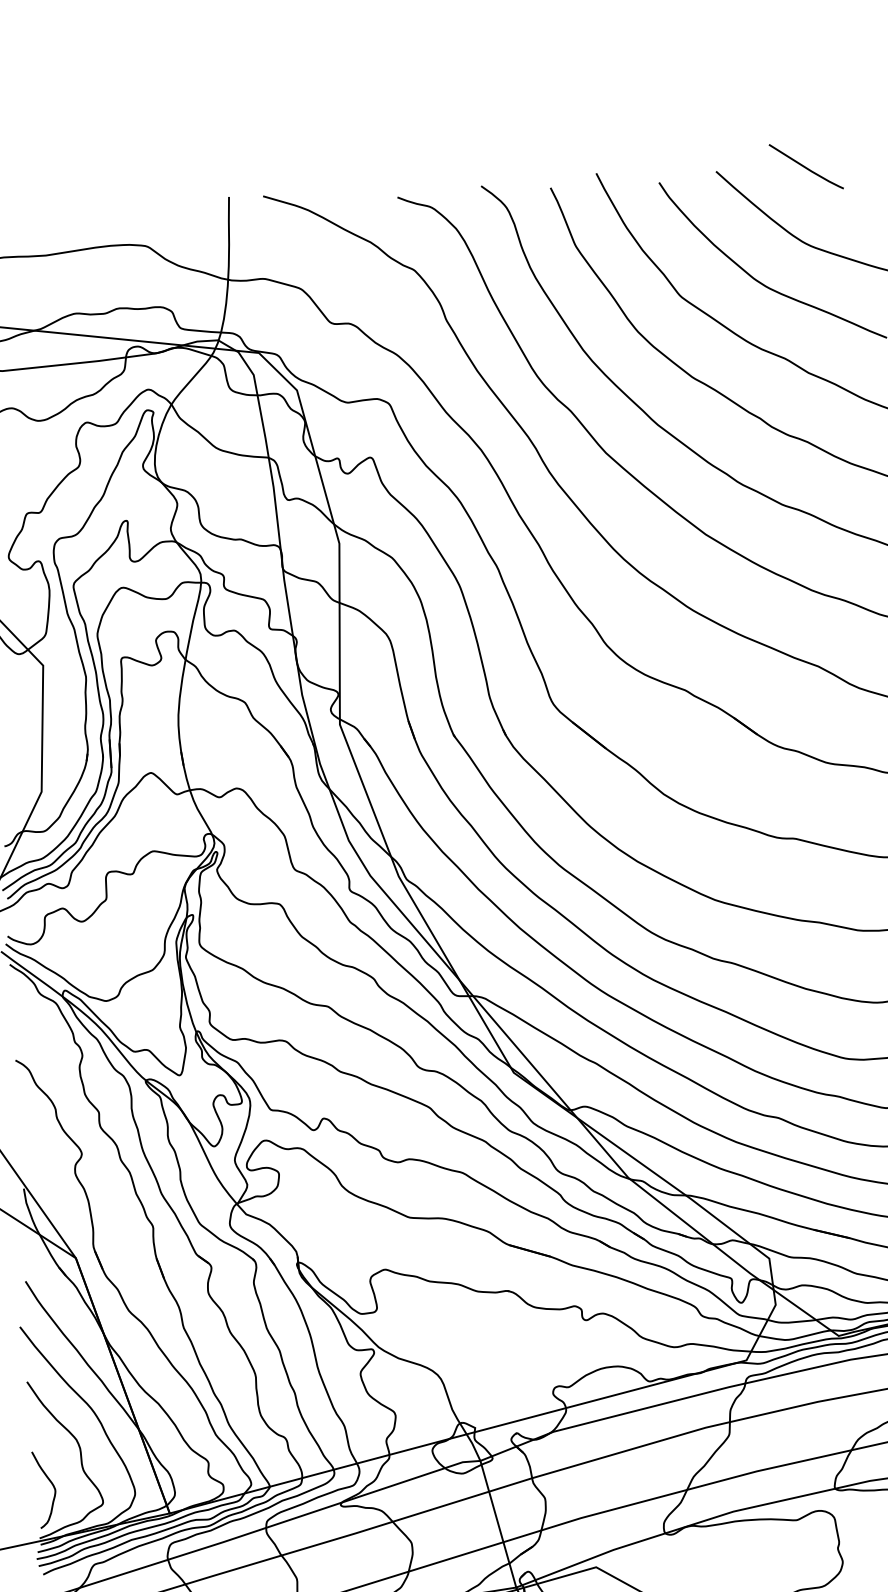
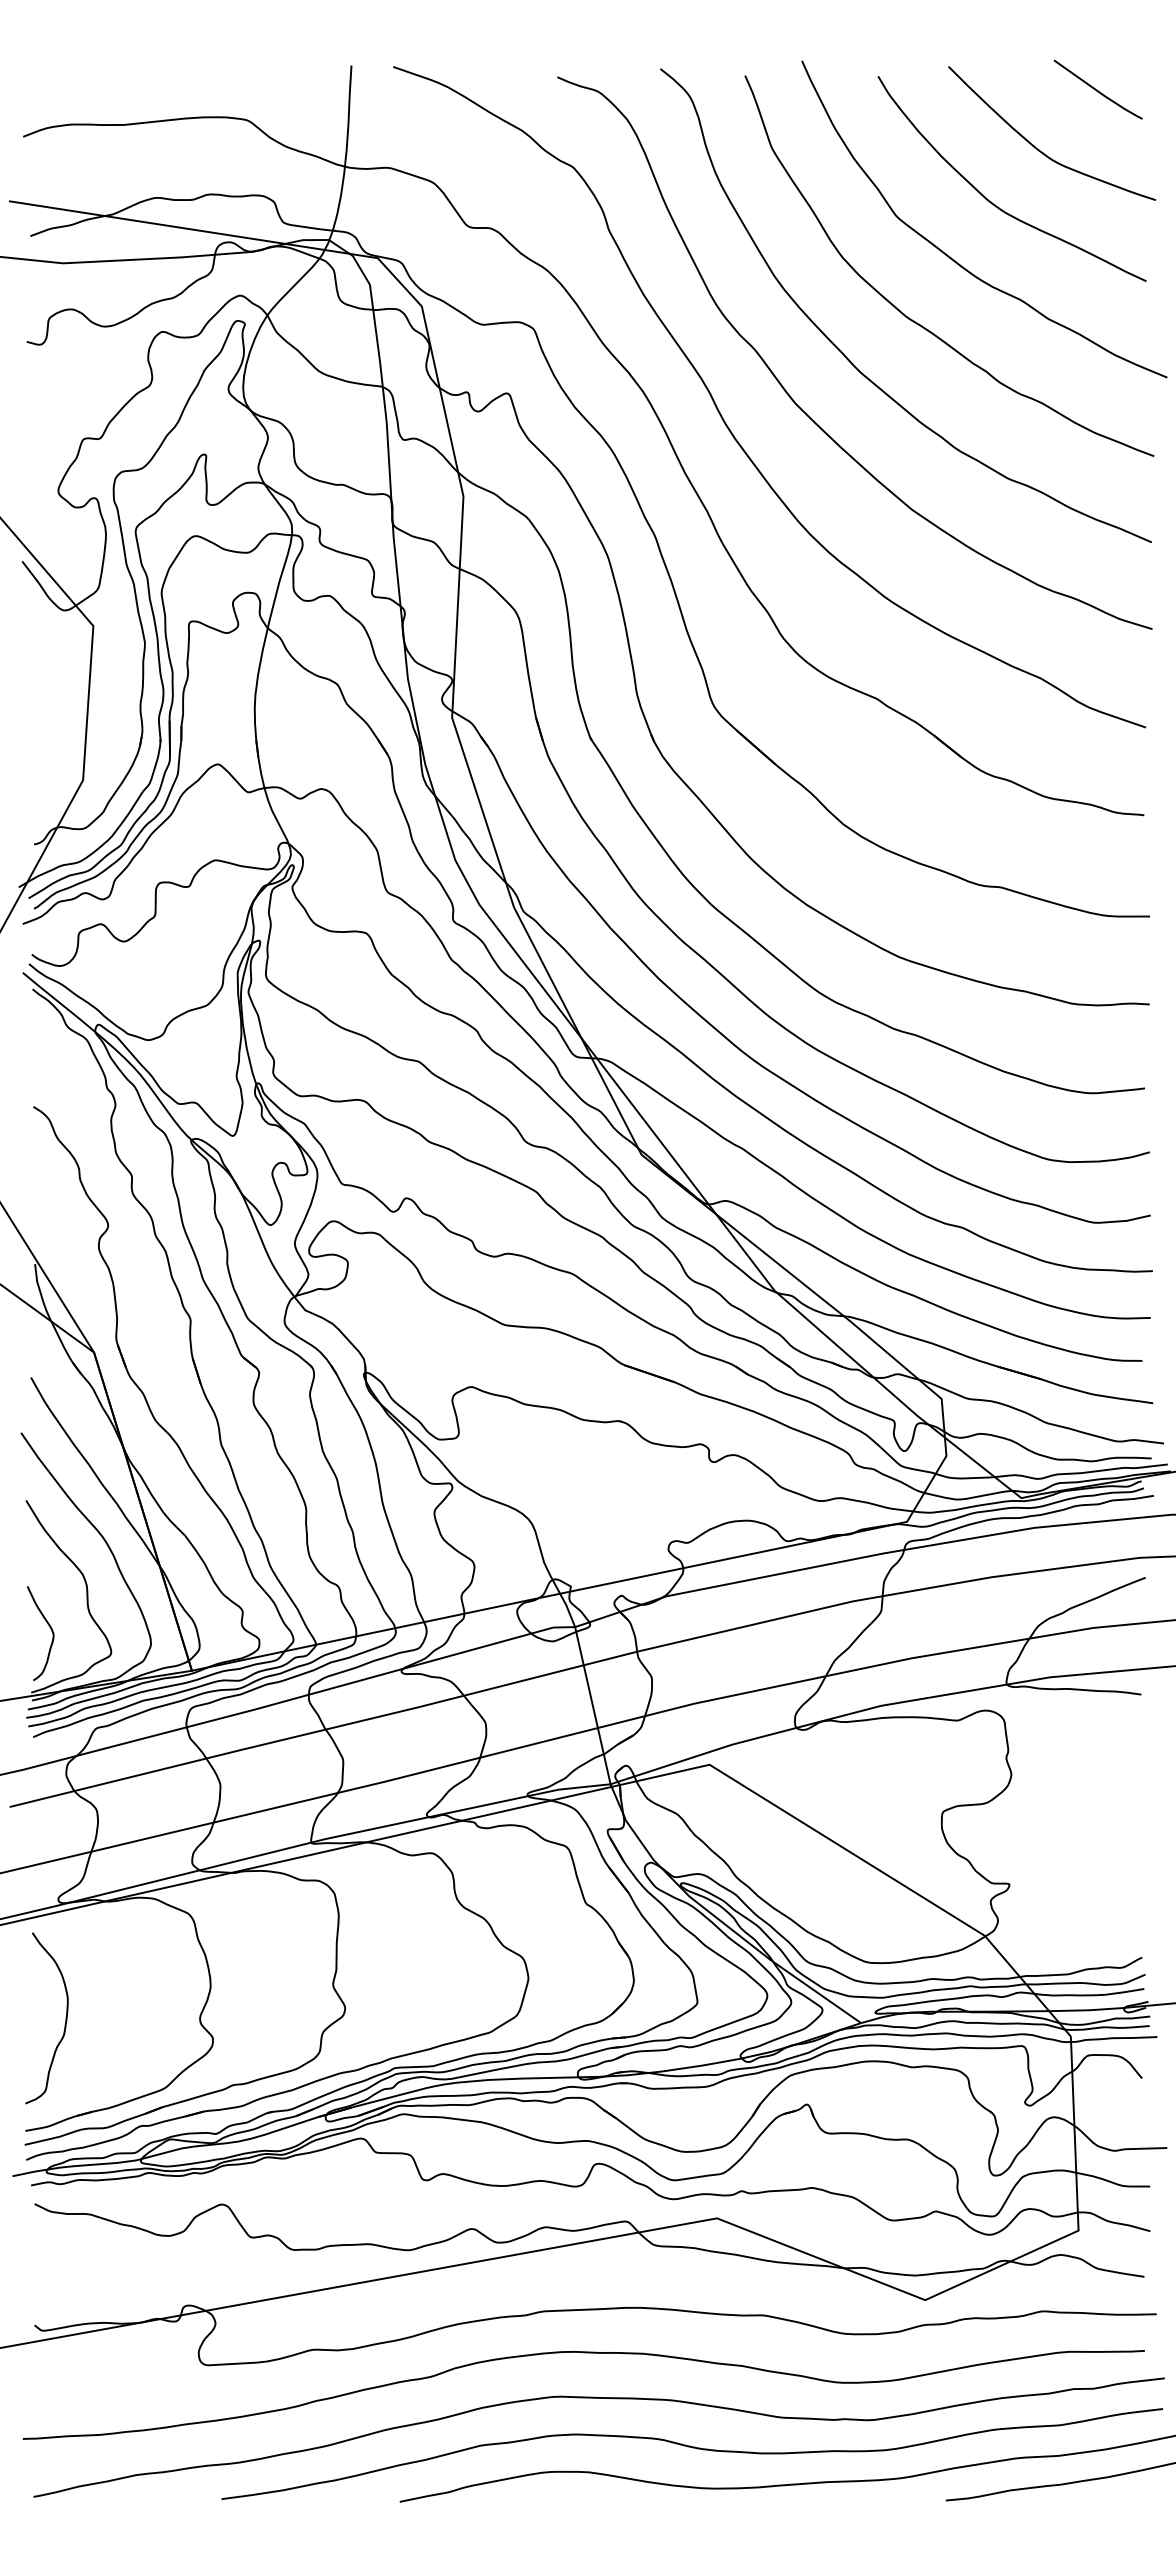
line: (805, 166) -> (1097, 89), moved

